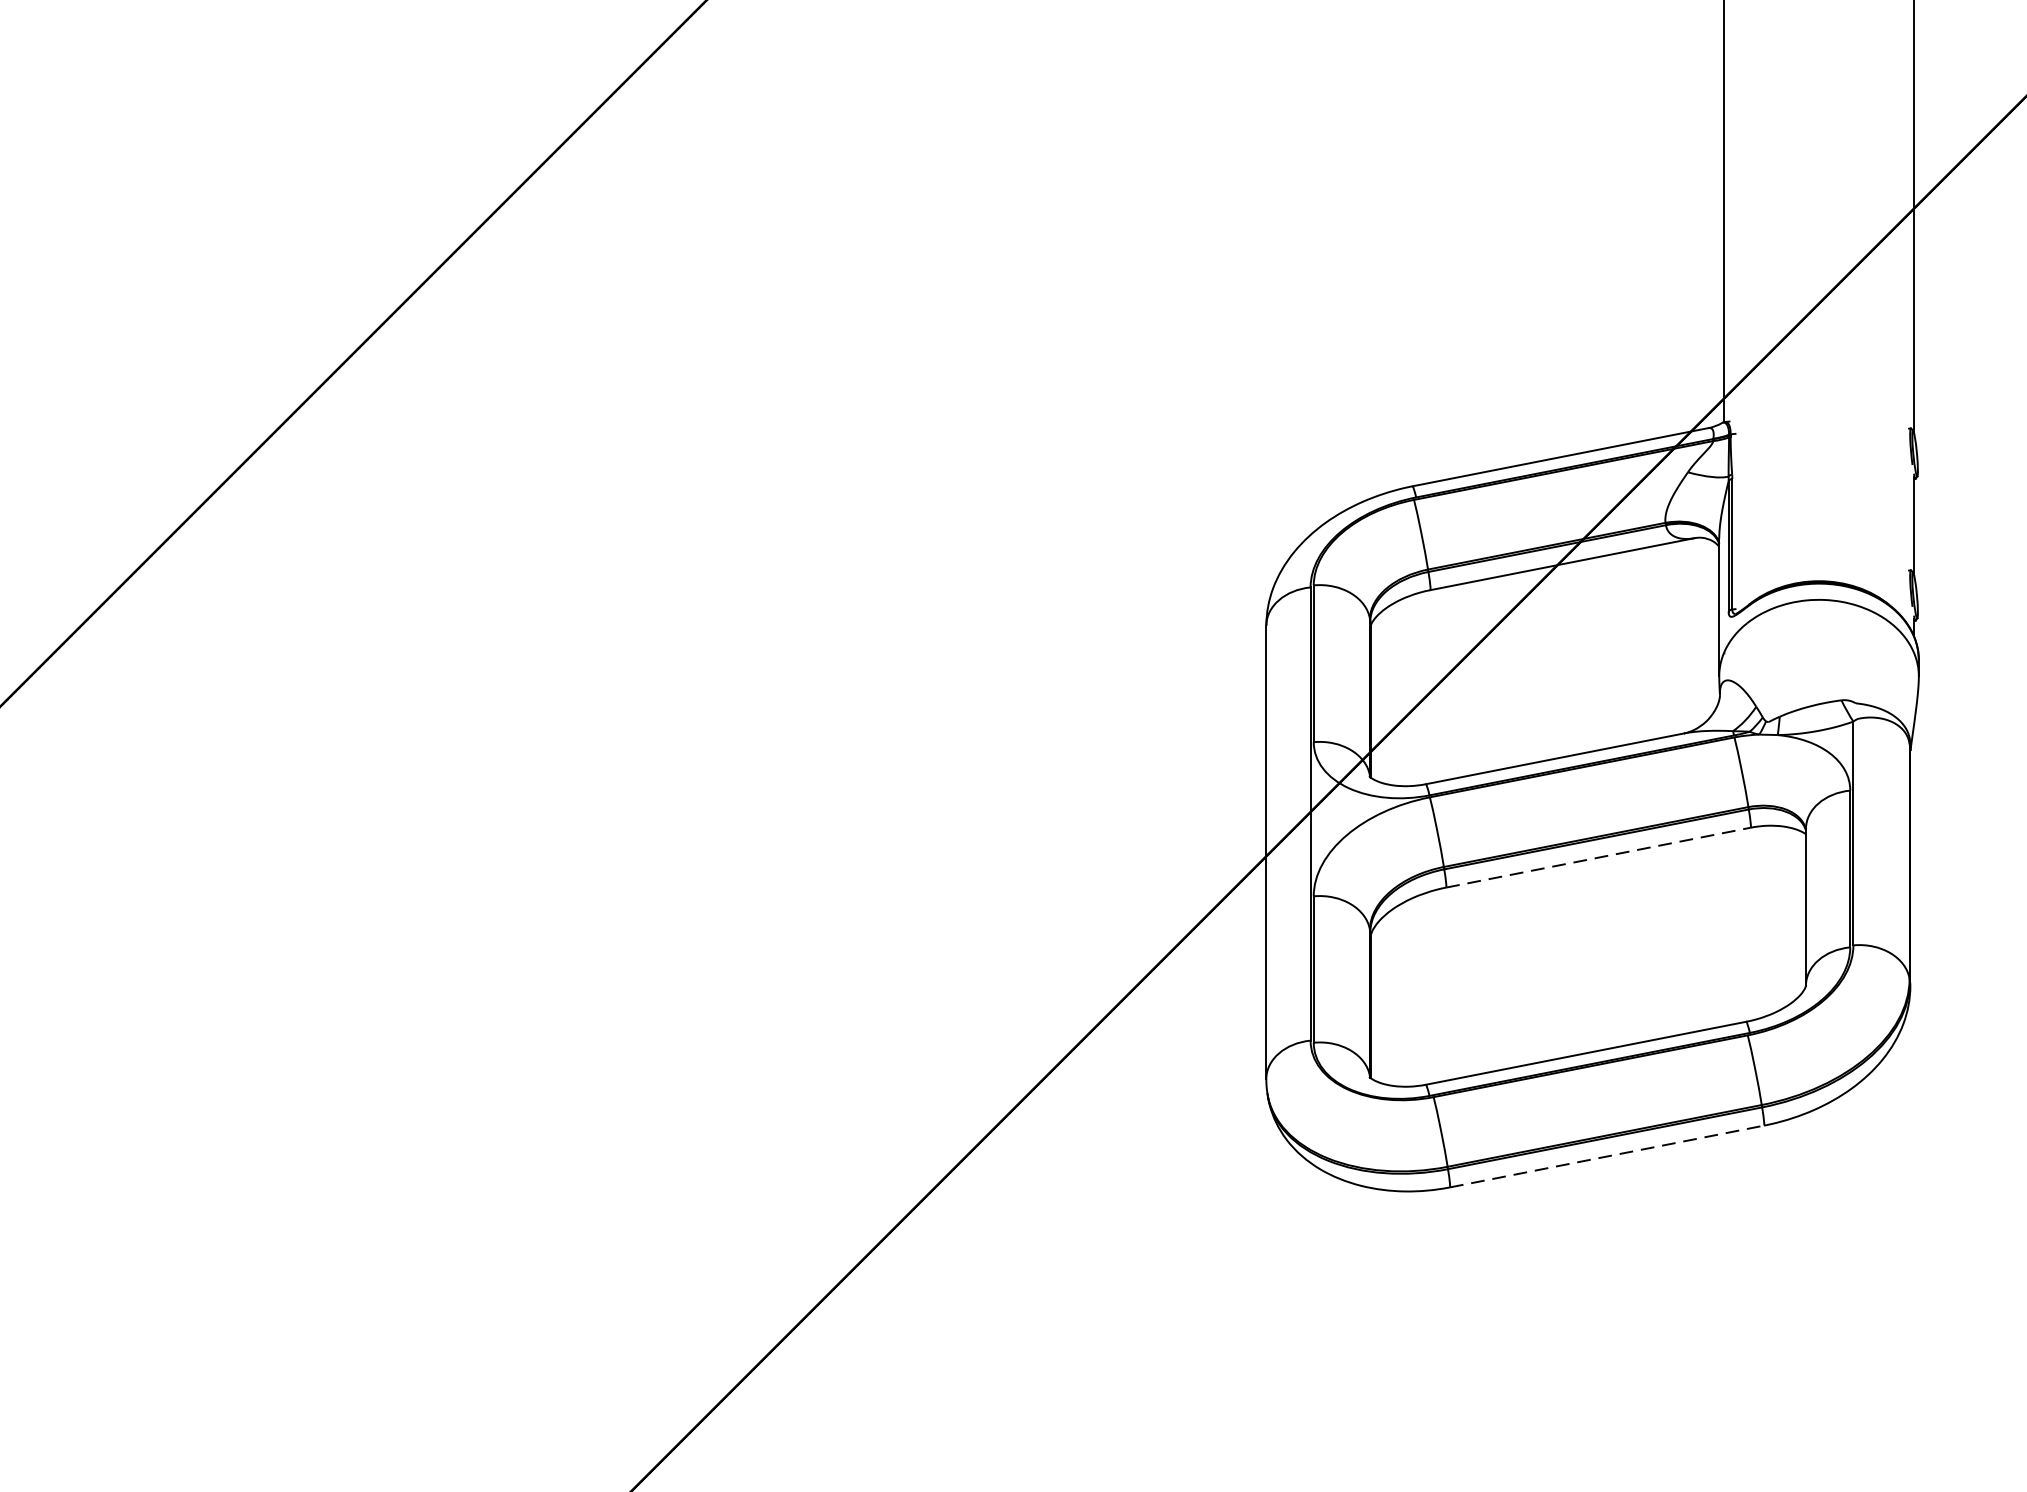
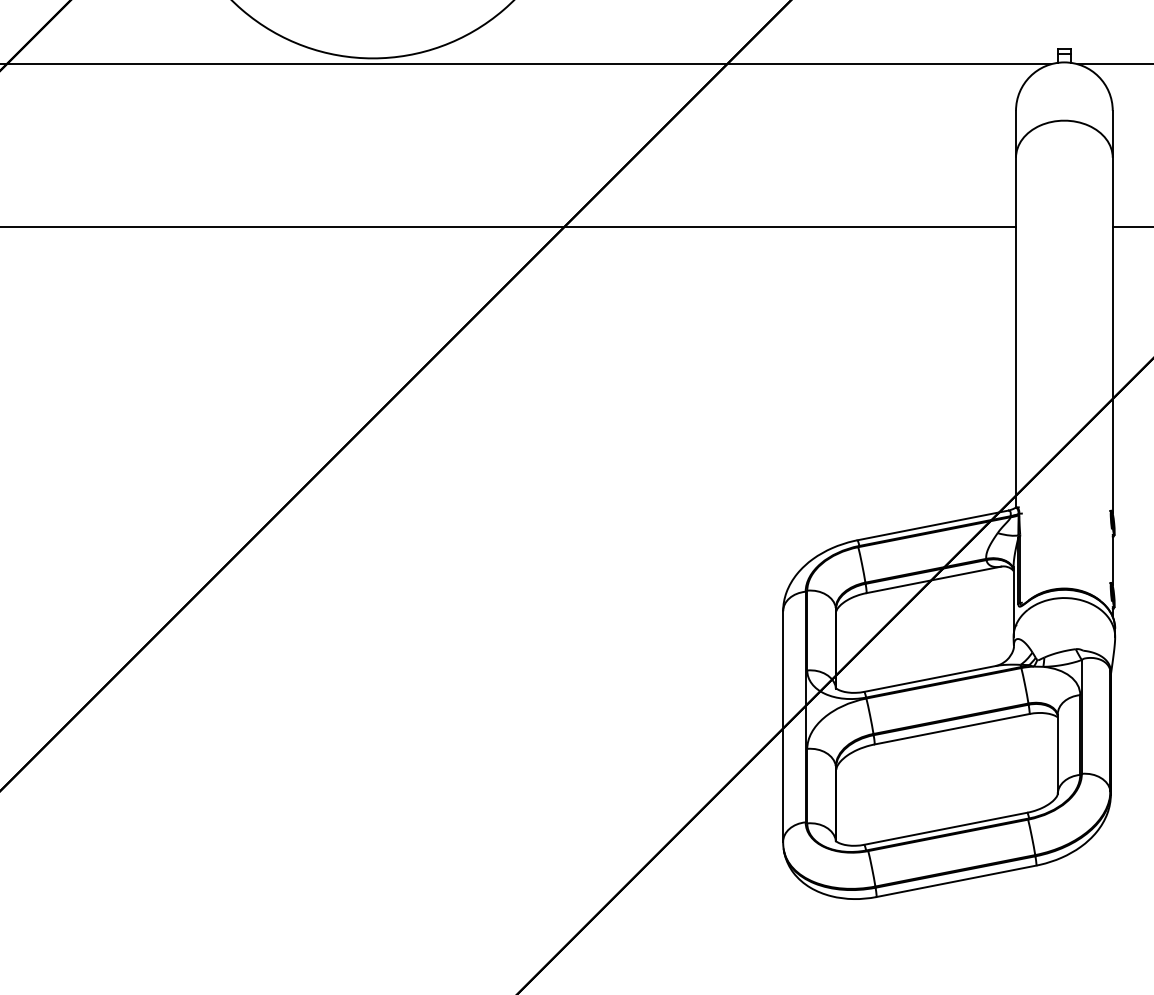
line: (1599, 858) -> (952, 729), dashed -> solid
line: (1607, 1156) -> (956, 881), dashed -> solid

